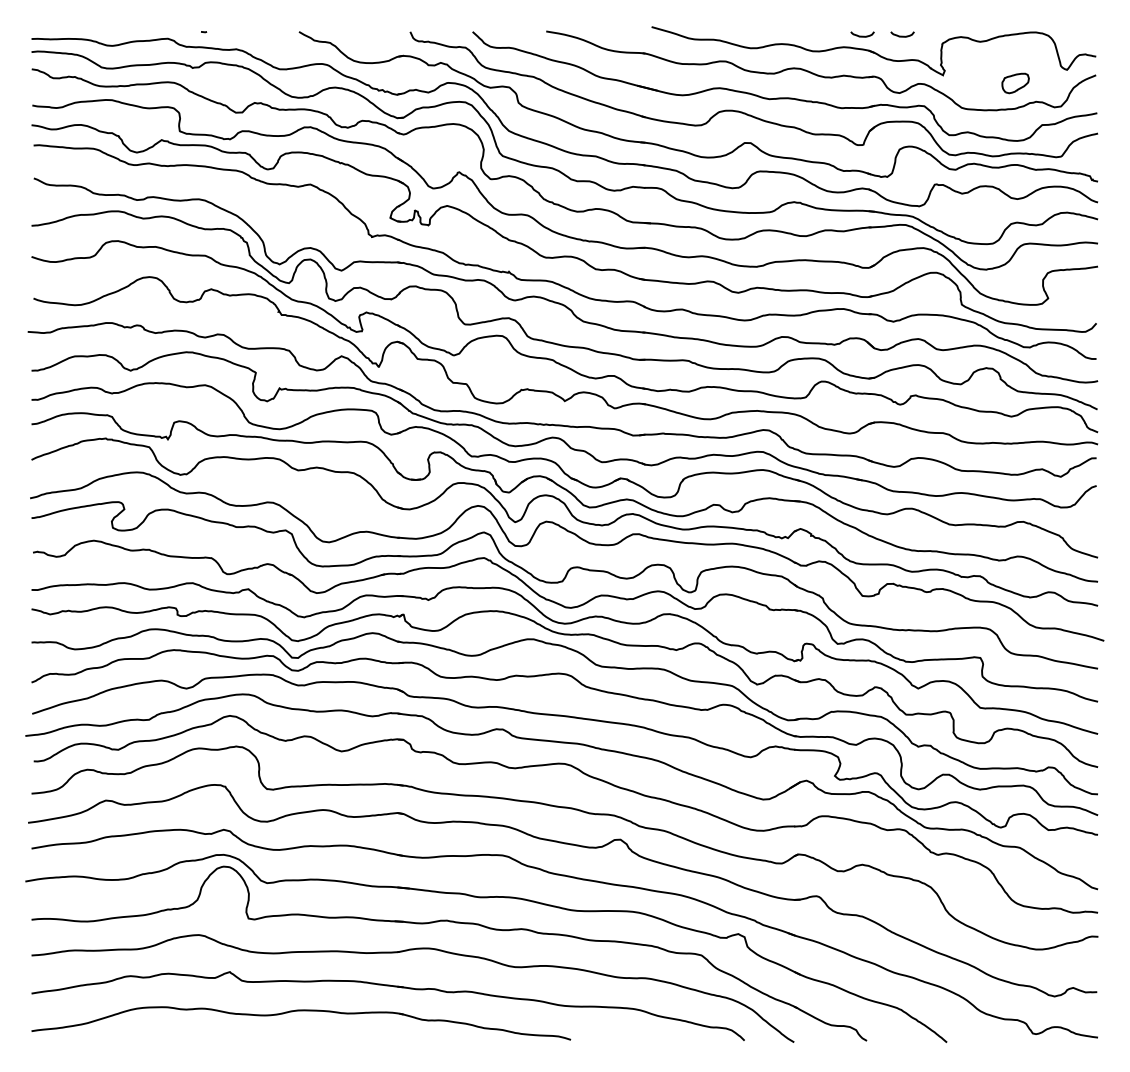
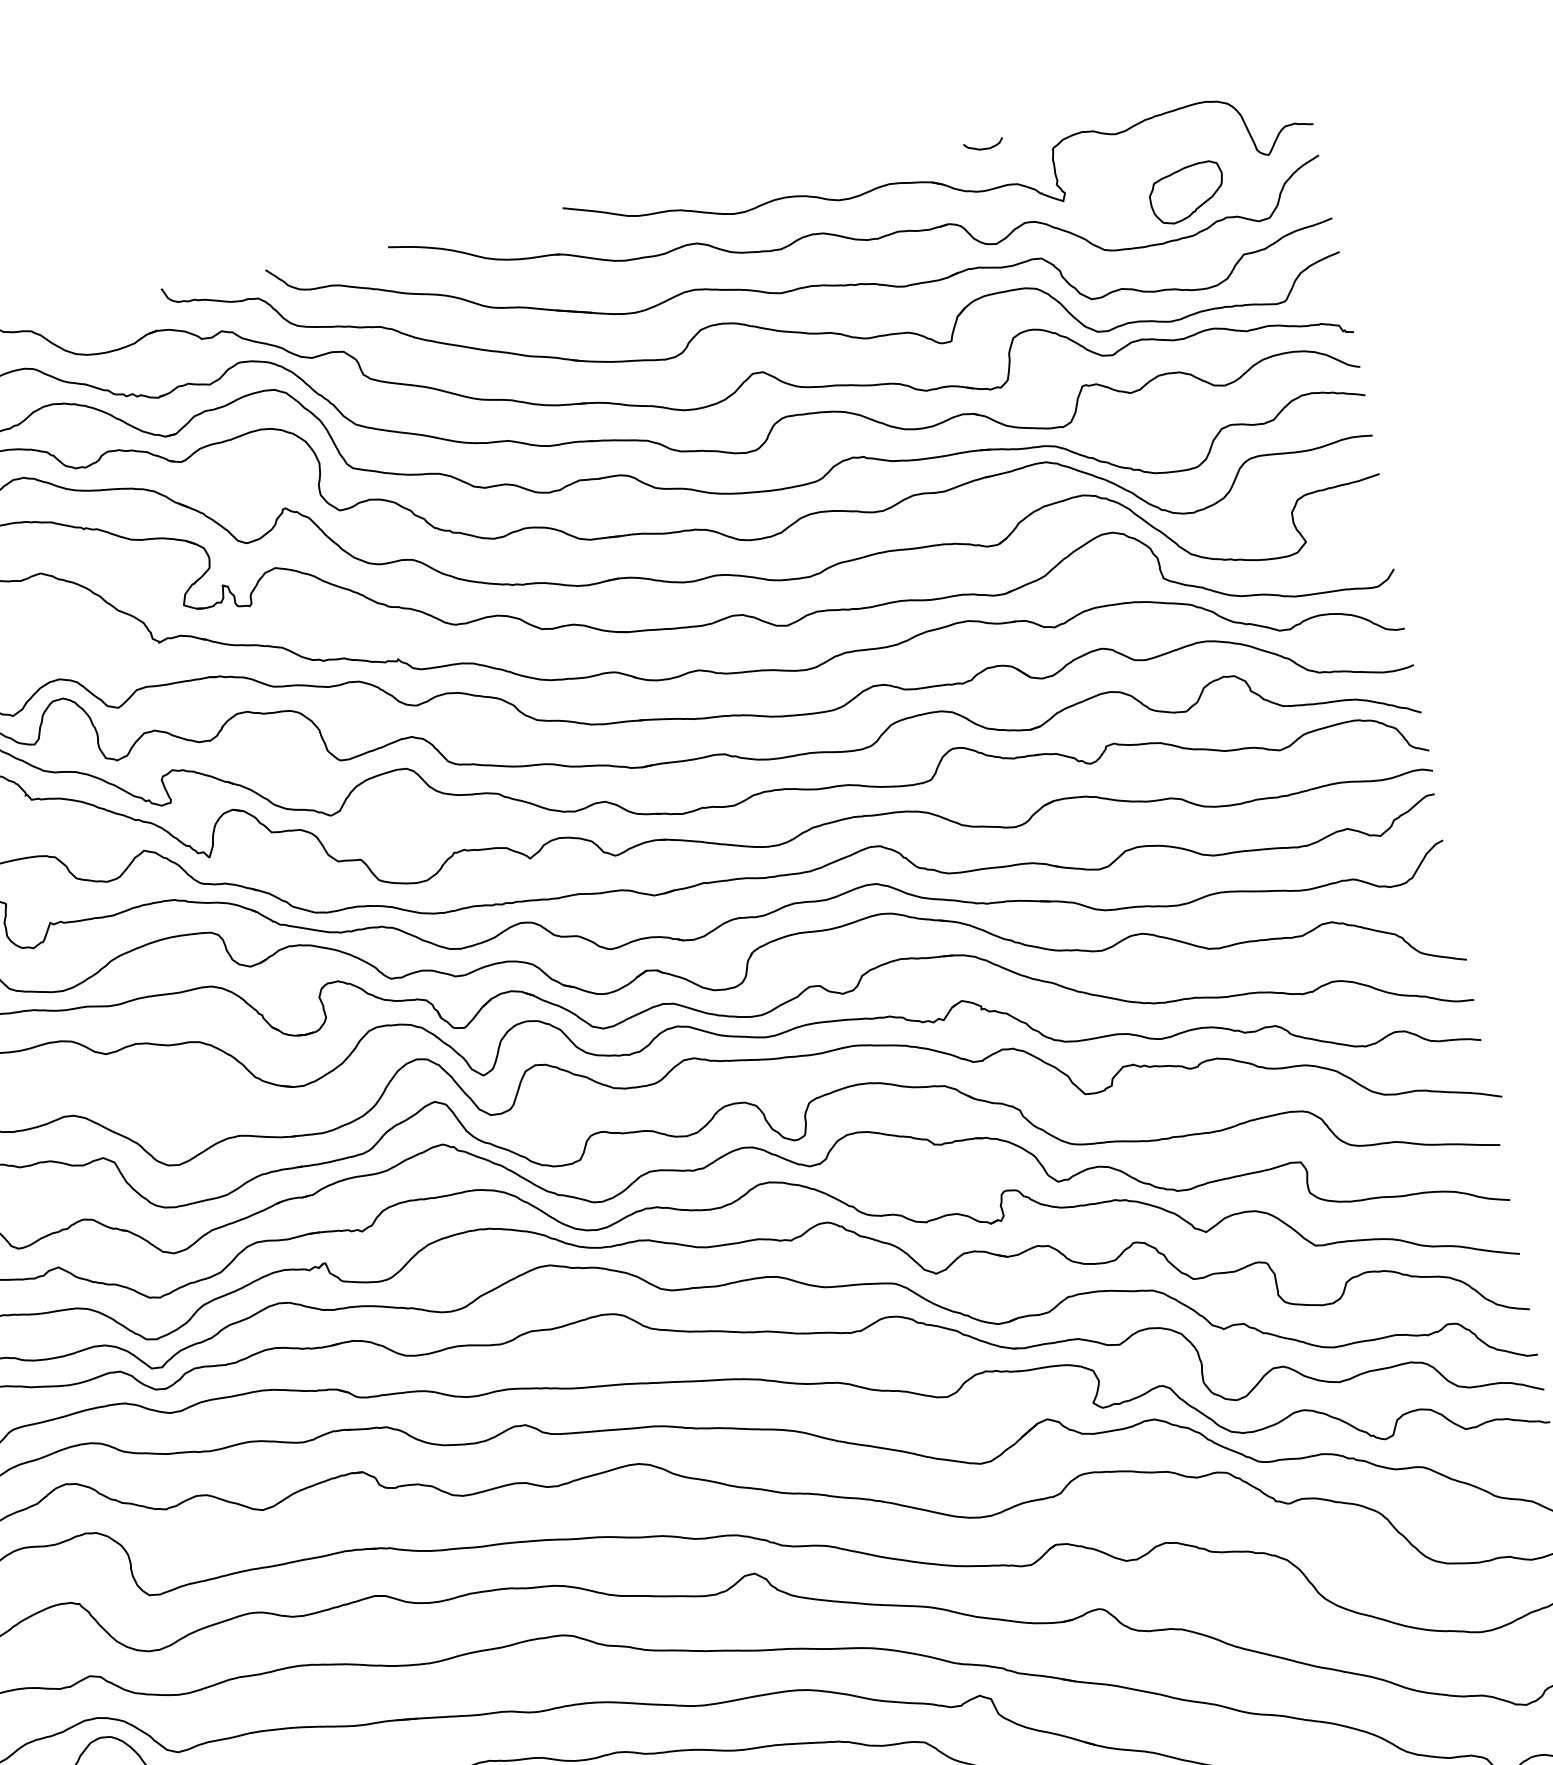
curve: (862, 35) -> (917, 159), removed
part: (1015, 83) -> (1186, 193), size x1.67

